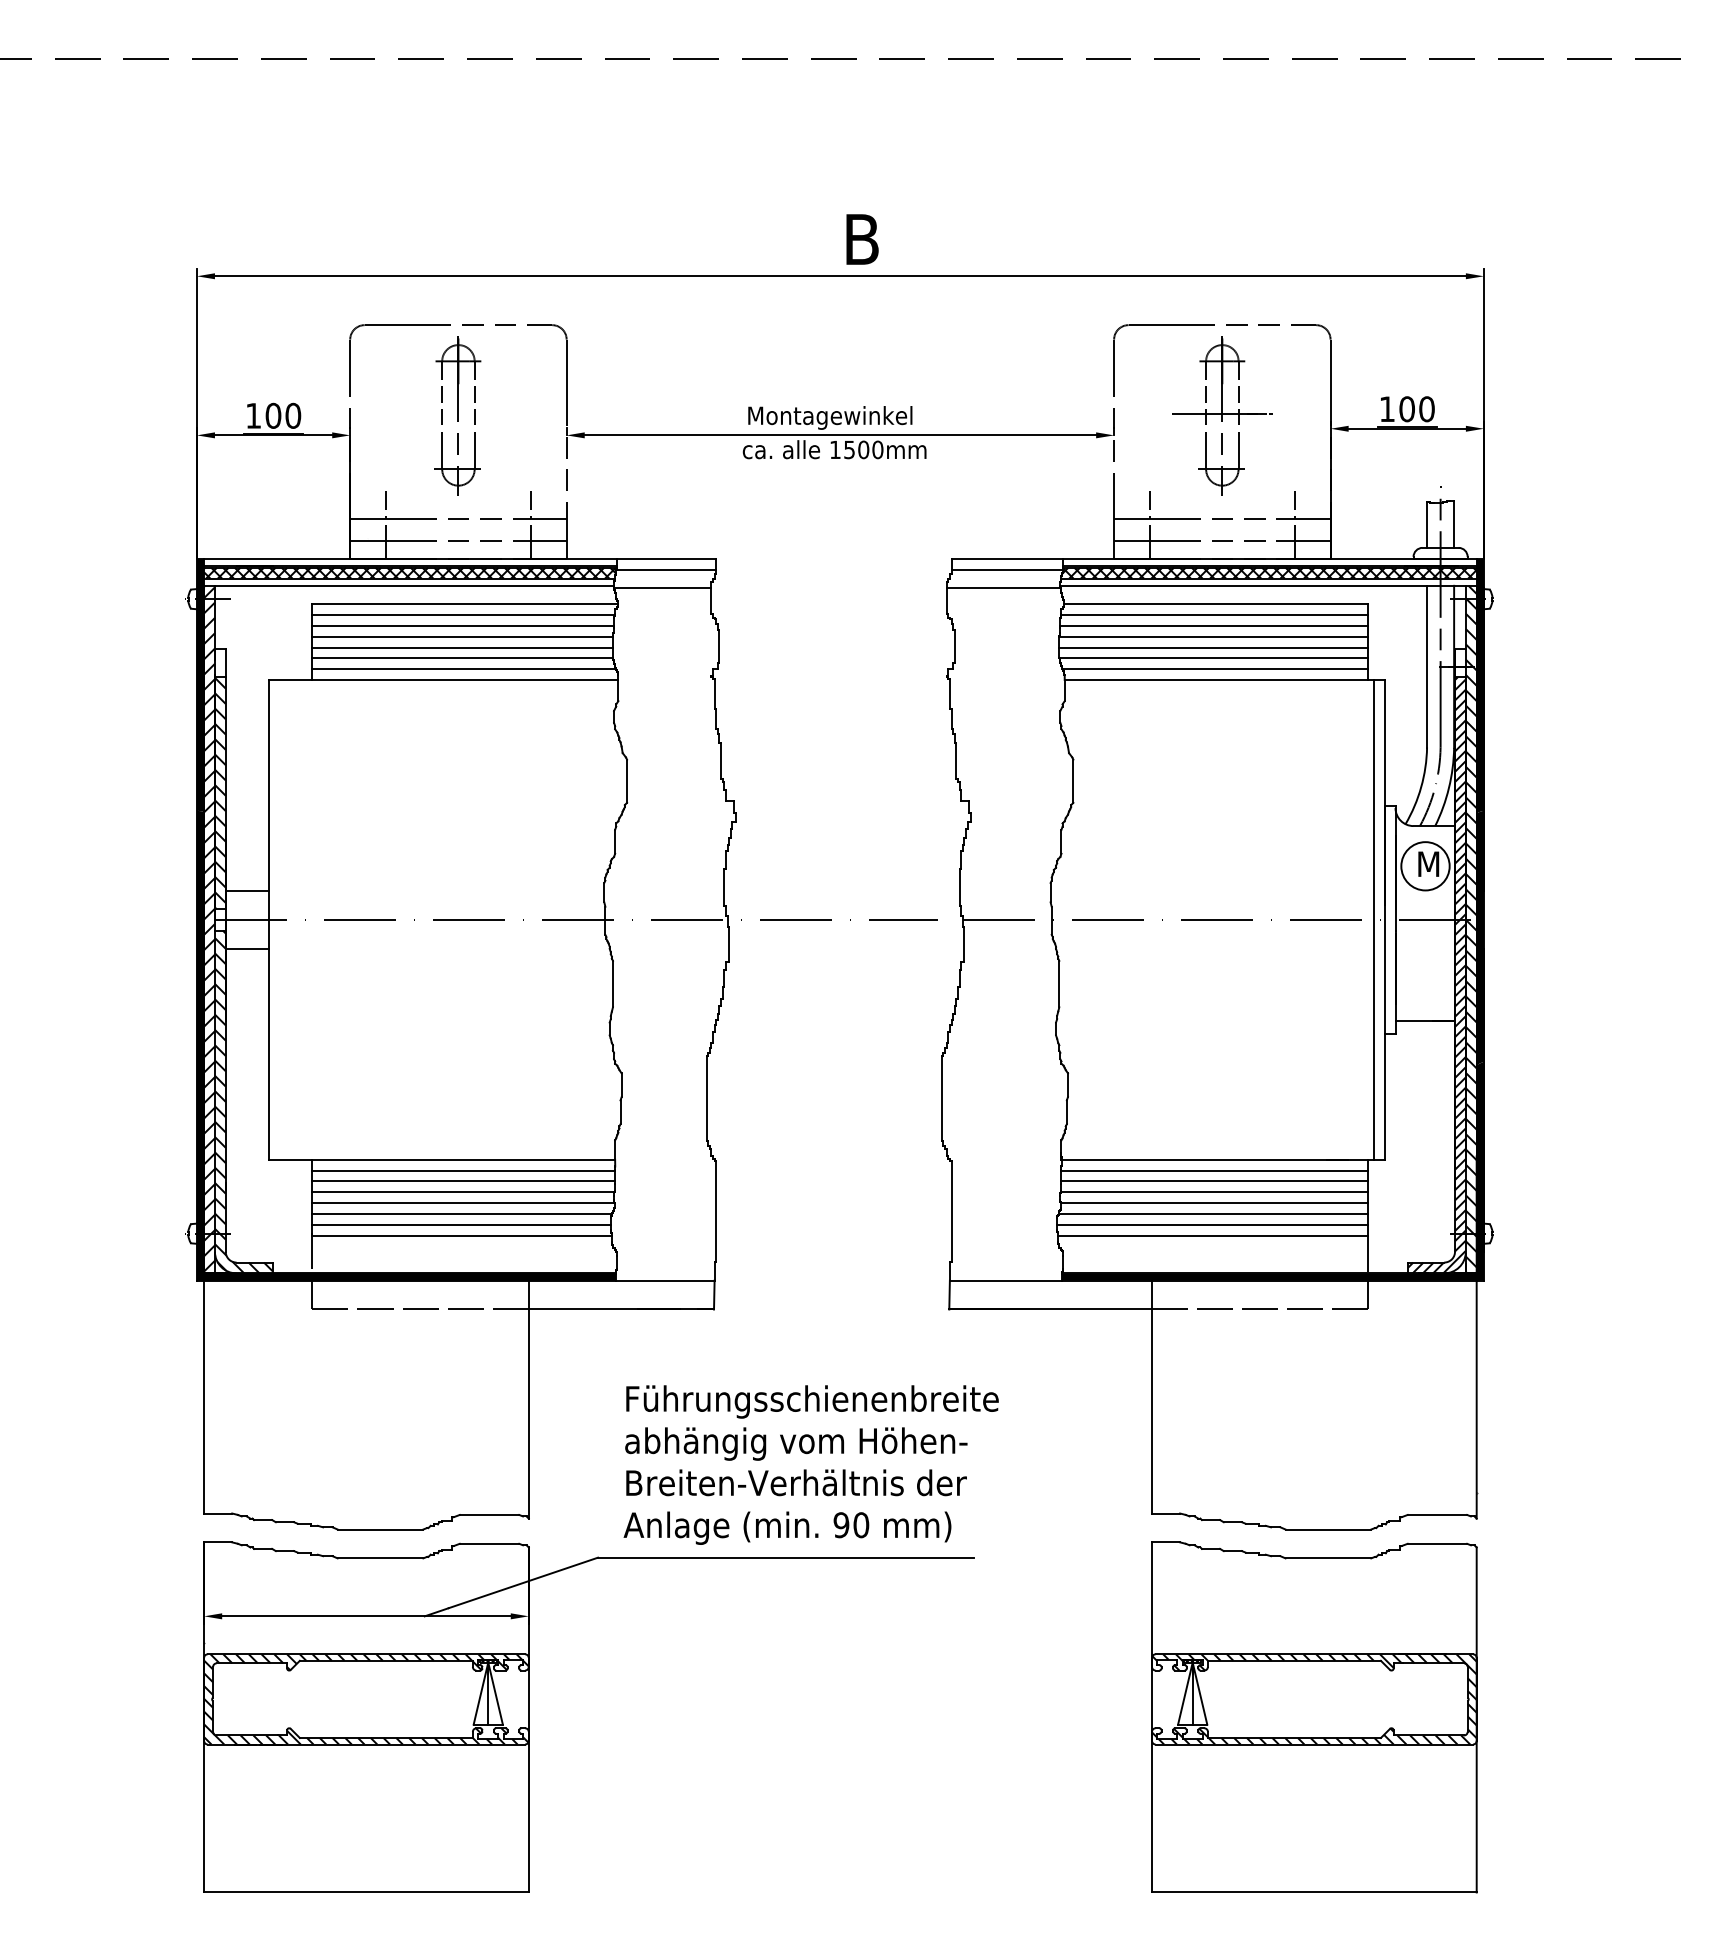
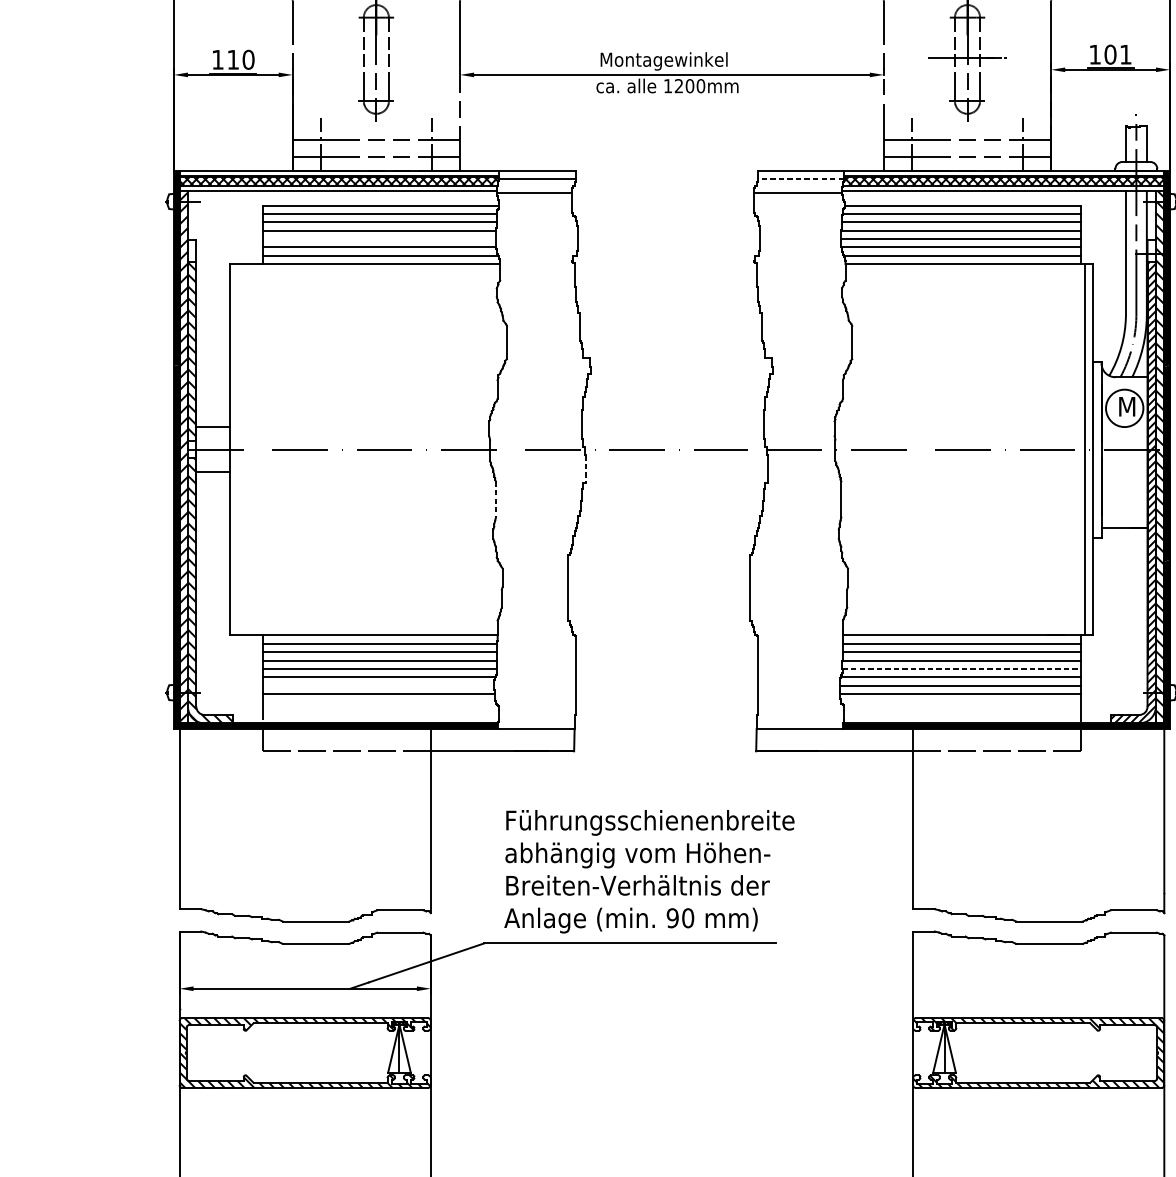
text: (1426, 409) -> (1125, 54), 100 -> 101
text: (273, 415) -> (233, 59), 100 -> 110
text: (849, 449) -> (678, 85), 1500mm -> 1200mm
line: (1007, 569) -> (801, 178), solid -> dashed
line: (462, 647) -> (379, 239), removed
line: (729, 944) -> (586, 468), solid -> dashed
line: (612, 984) -> (495, 499), solid -> dashed
line: (1214, 1203) -> (961, 669), solid -> dashed
line: (461, 1224) -> (378, 685), removed

